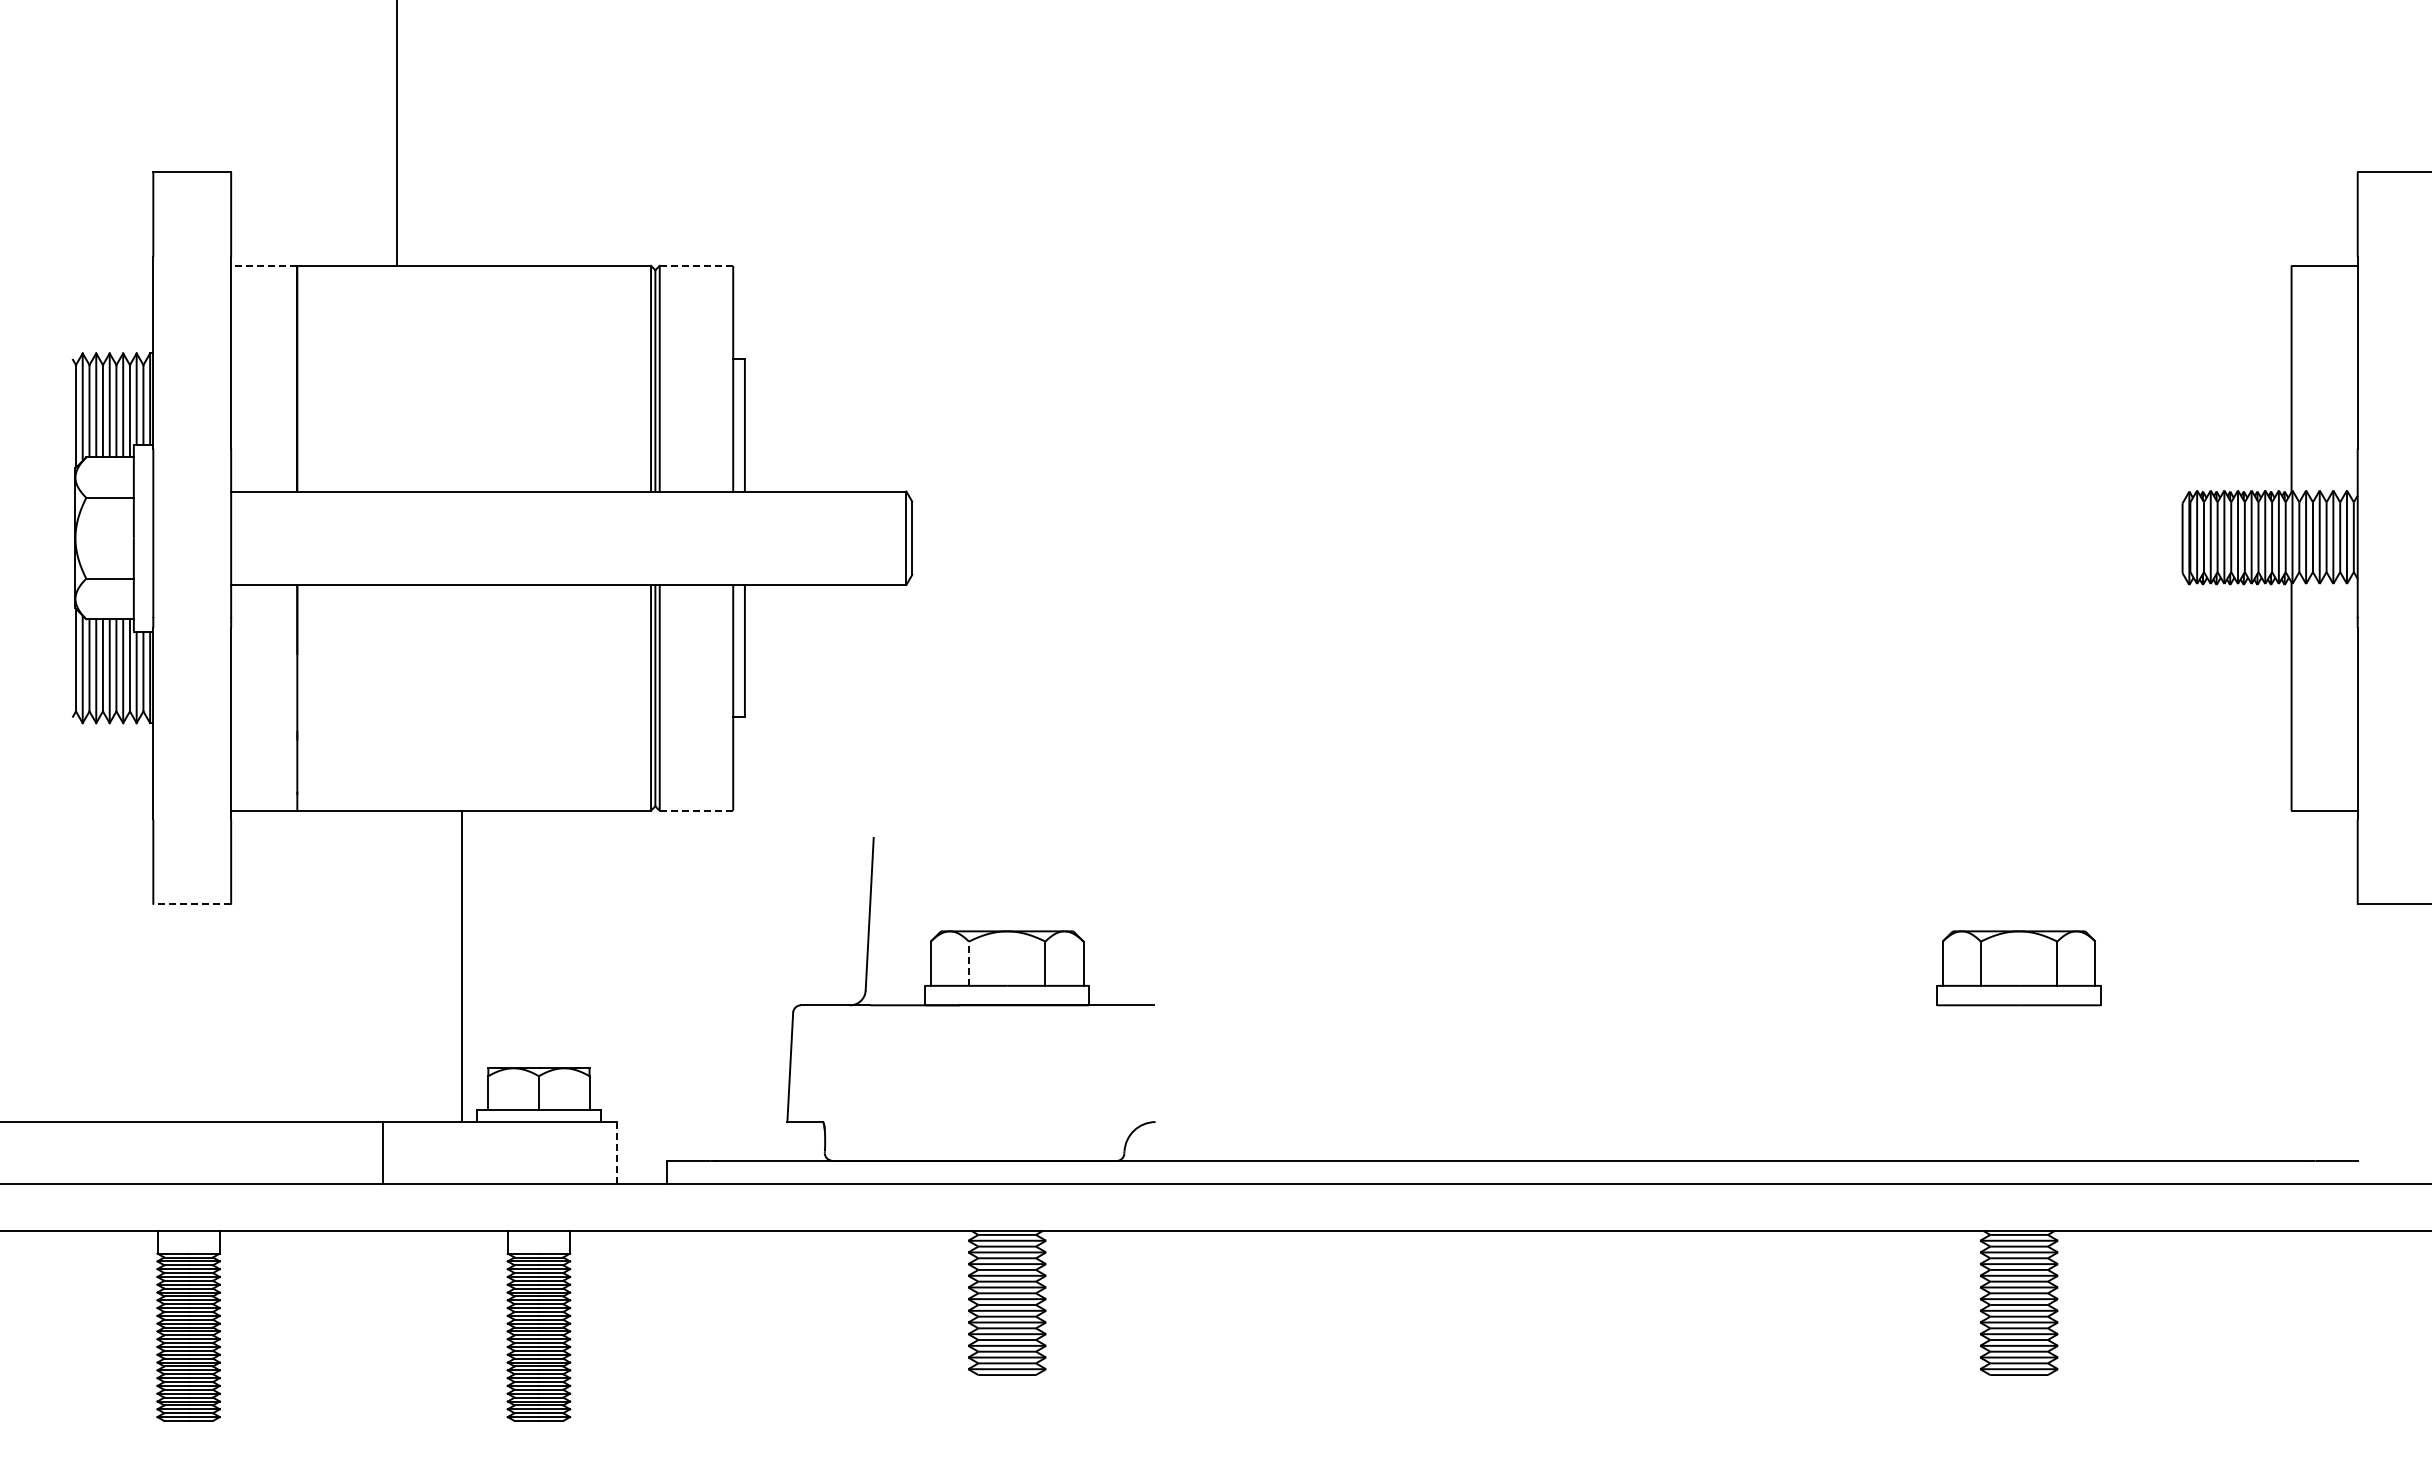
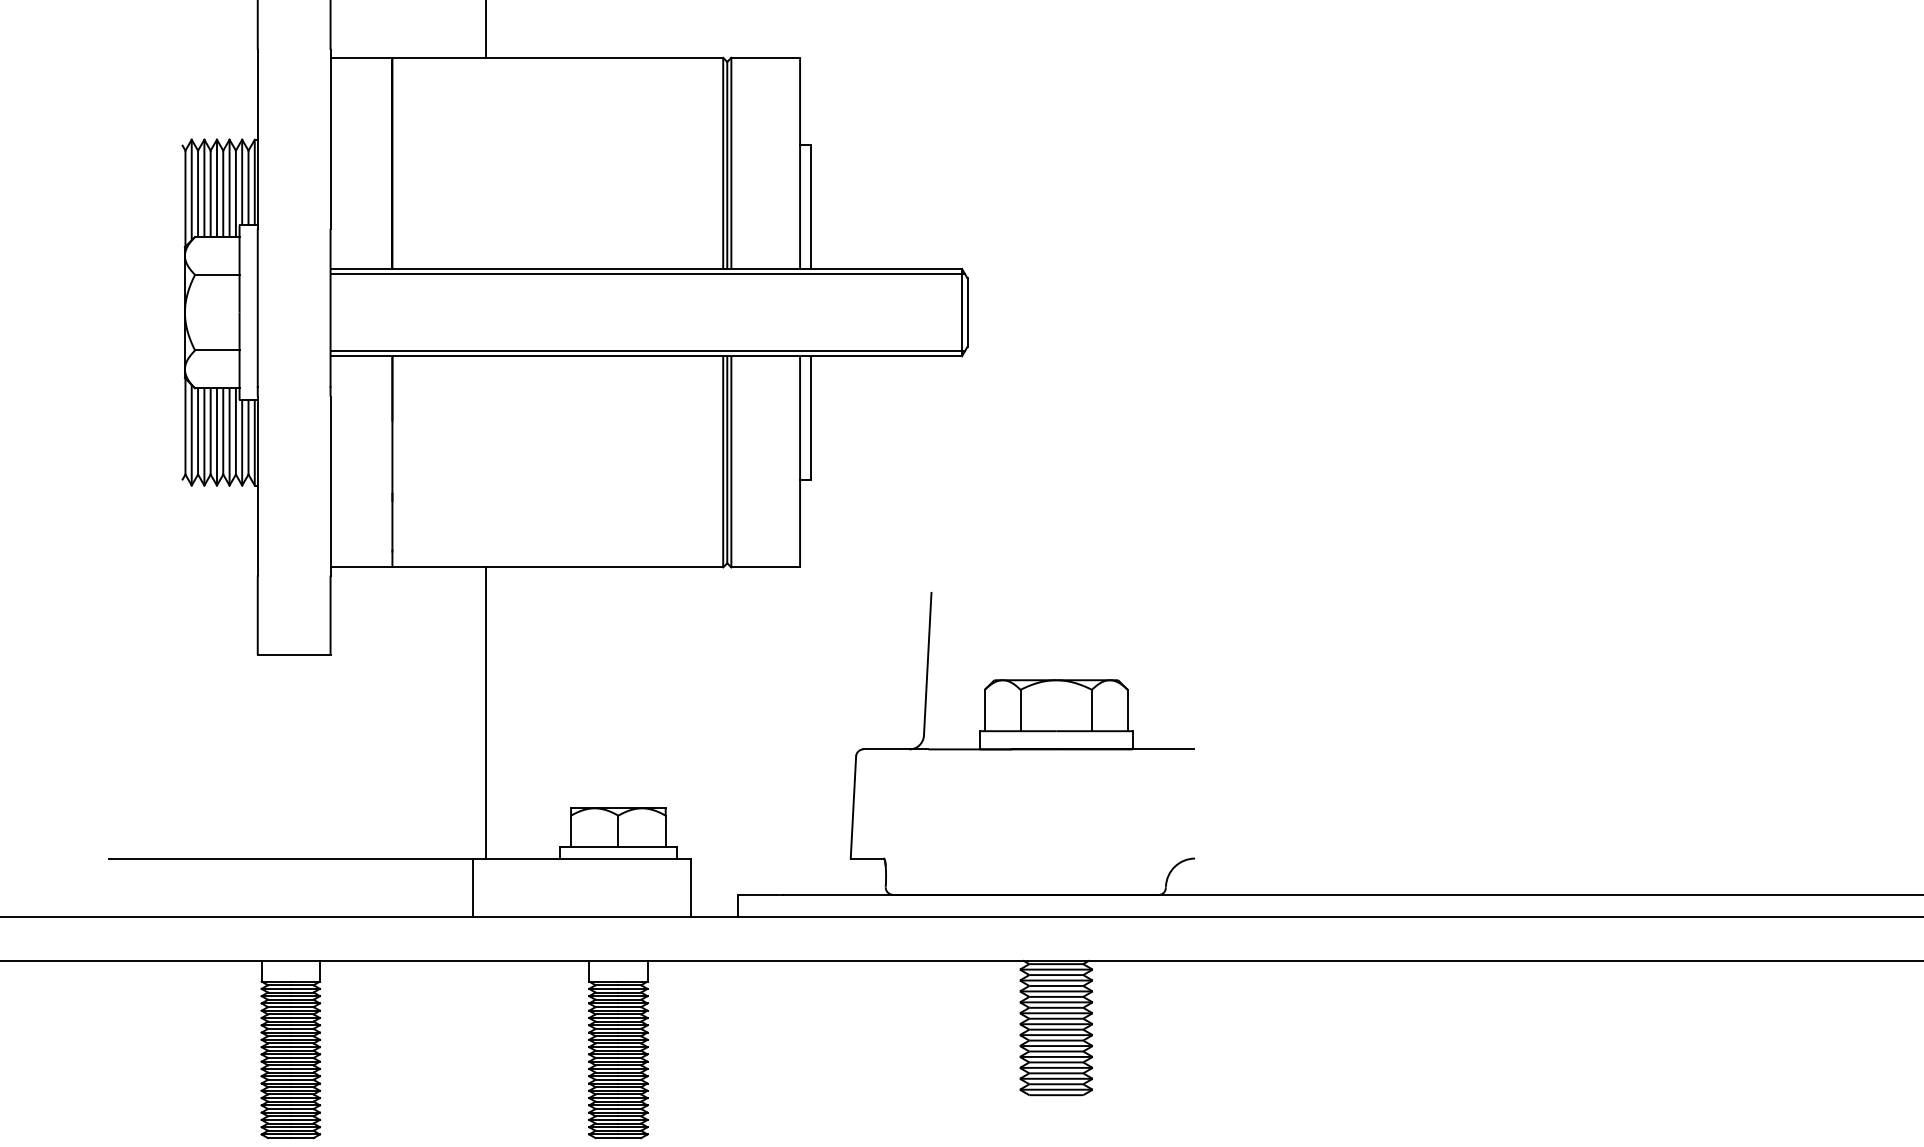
line: (263, 265) -> (360, 57), dashed -> solid
line: (696, 265) -> (765, 57), dashed -> solid
line: (570, 497) -> (647, 274), added
line: (570, 579) -> (647, 351), added
line: (696, 810) -> (765, 567), dashed -> solid
line: (192, 904) -> (294, 655), dashed -> solid
line: (969, 963) -> (1021, 710), dashed -> solid
line: (462, 966) -> (486, 713), moved
line: (616, 1152) -> (690, 887), dashed -> solid

